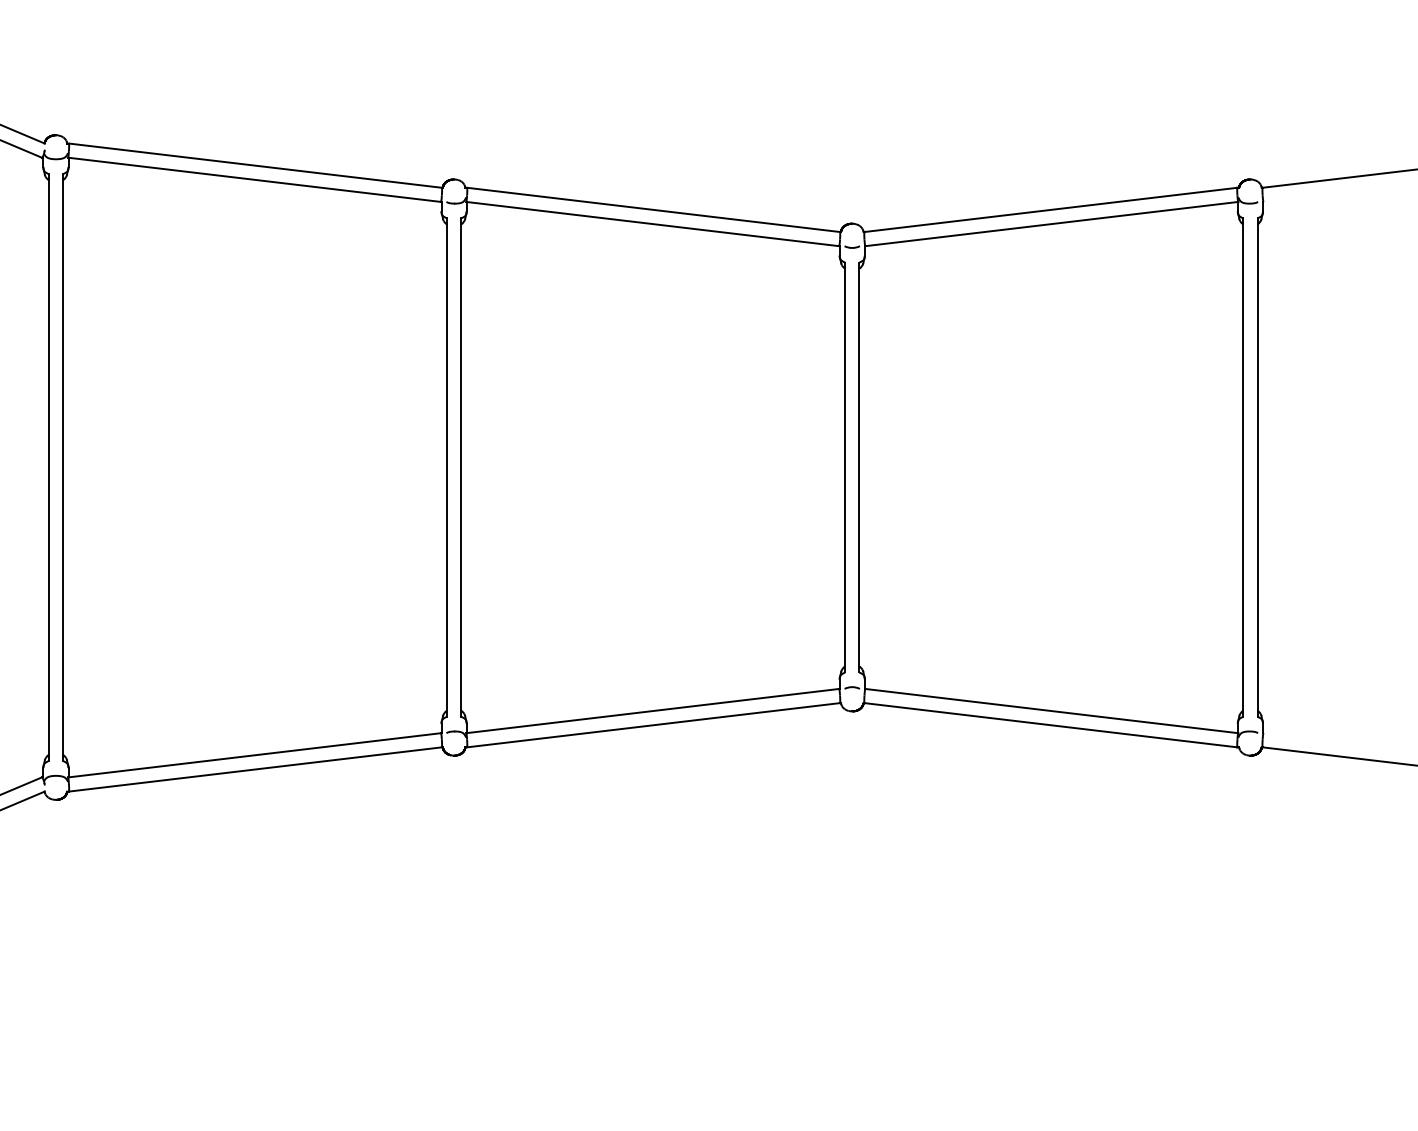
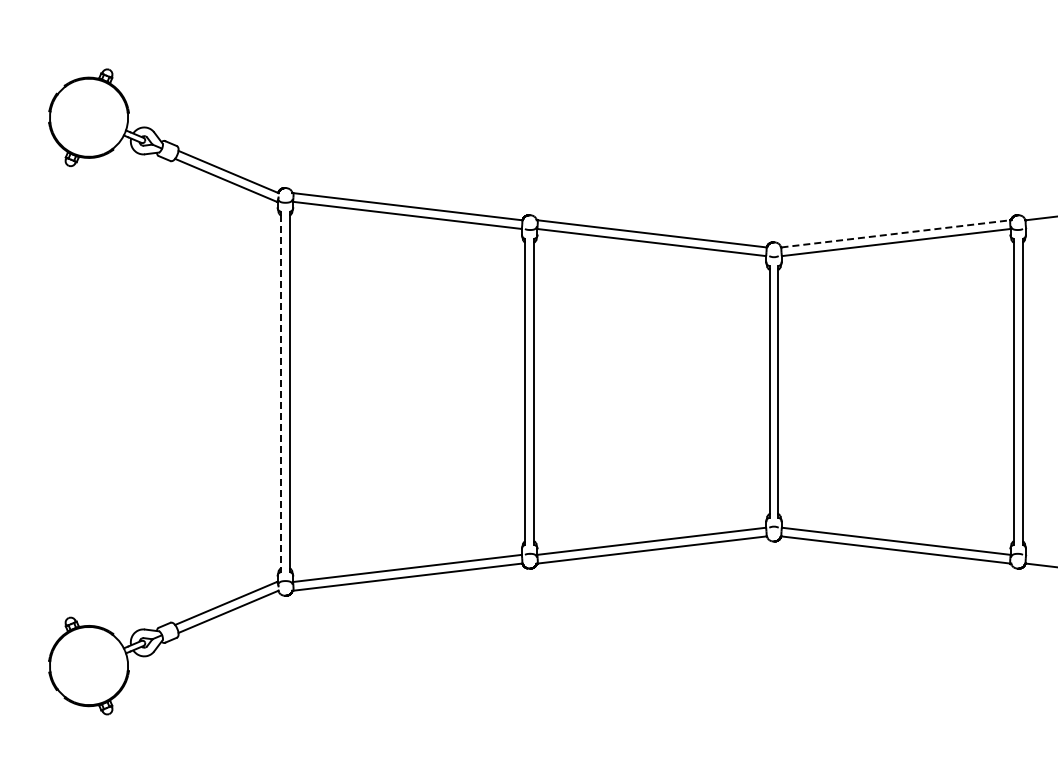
line: (1051, 209) -> (896, 233), solid -> dashed
line: (49, 466) -> (281, 391), solid -> dashed

